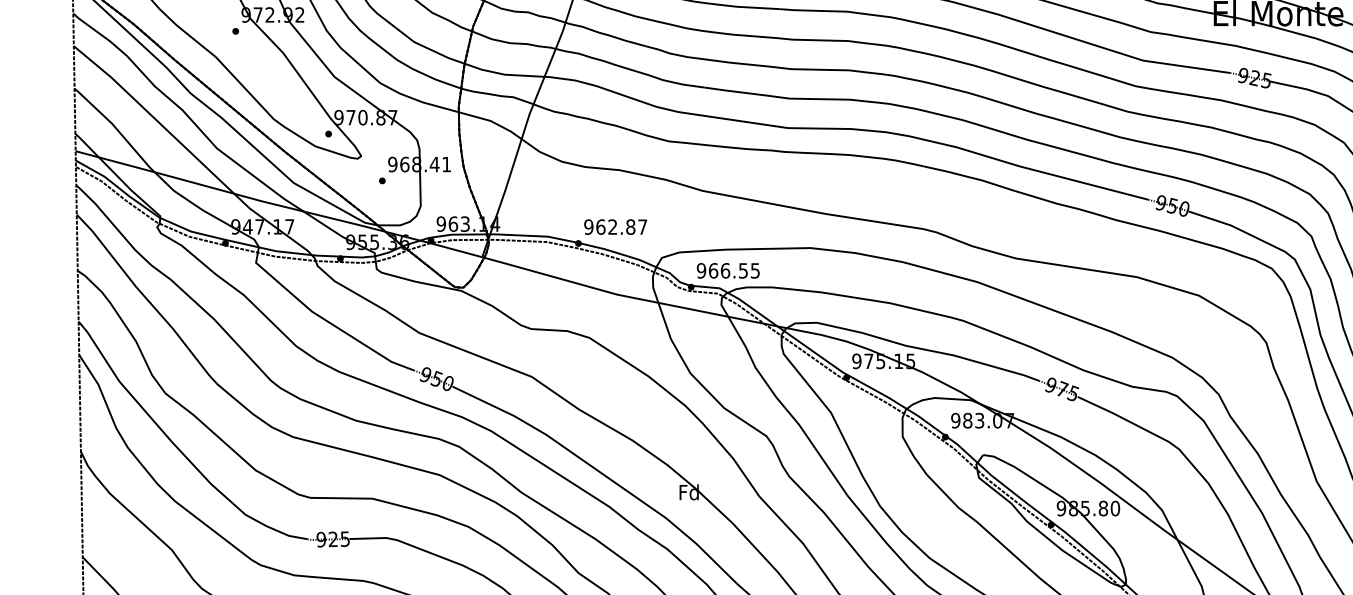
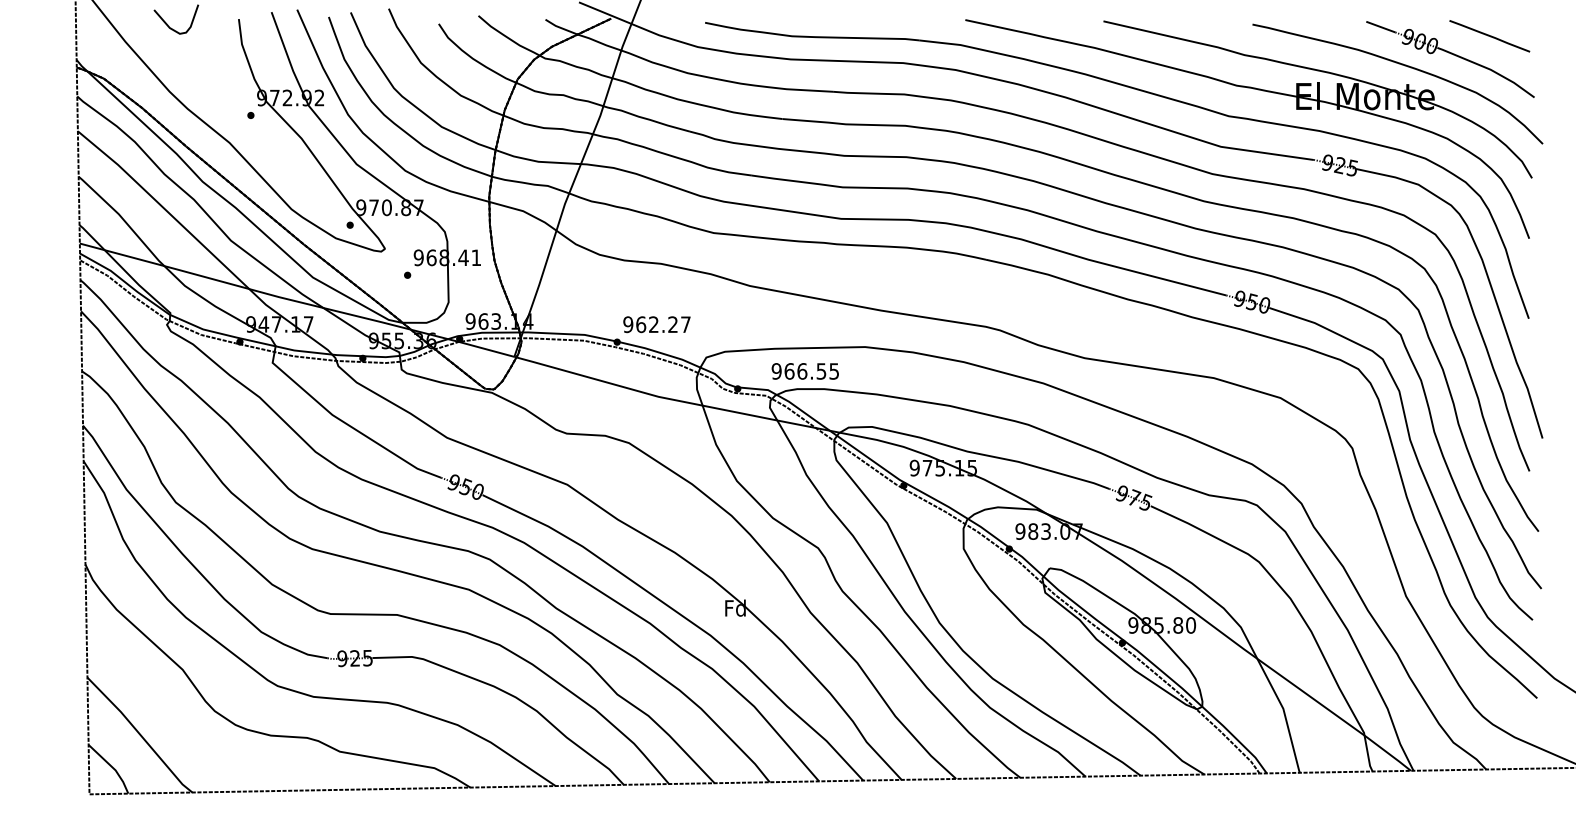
text: (631, 226) -> (673, 324), 962.87 -> 962.27
text: (727, 270) -> (804, 371), moved

